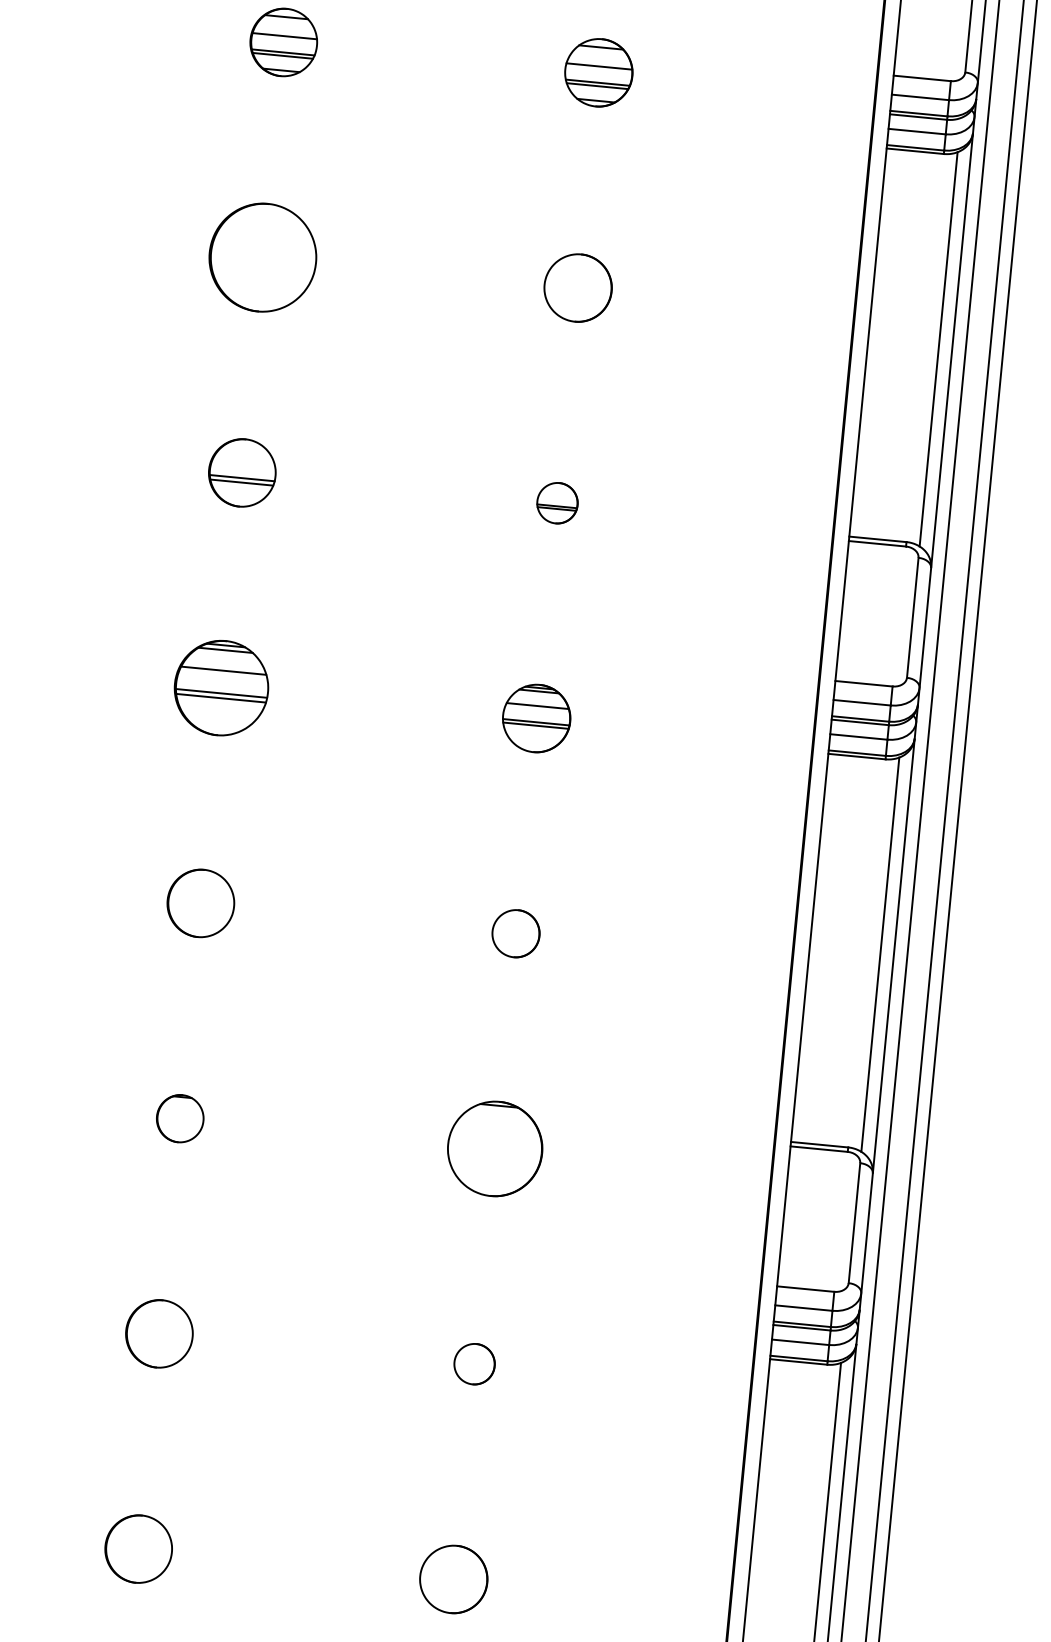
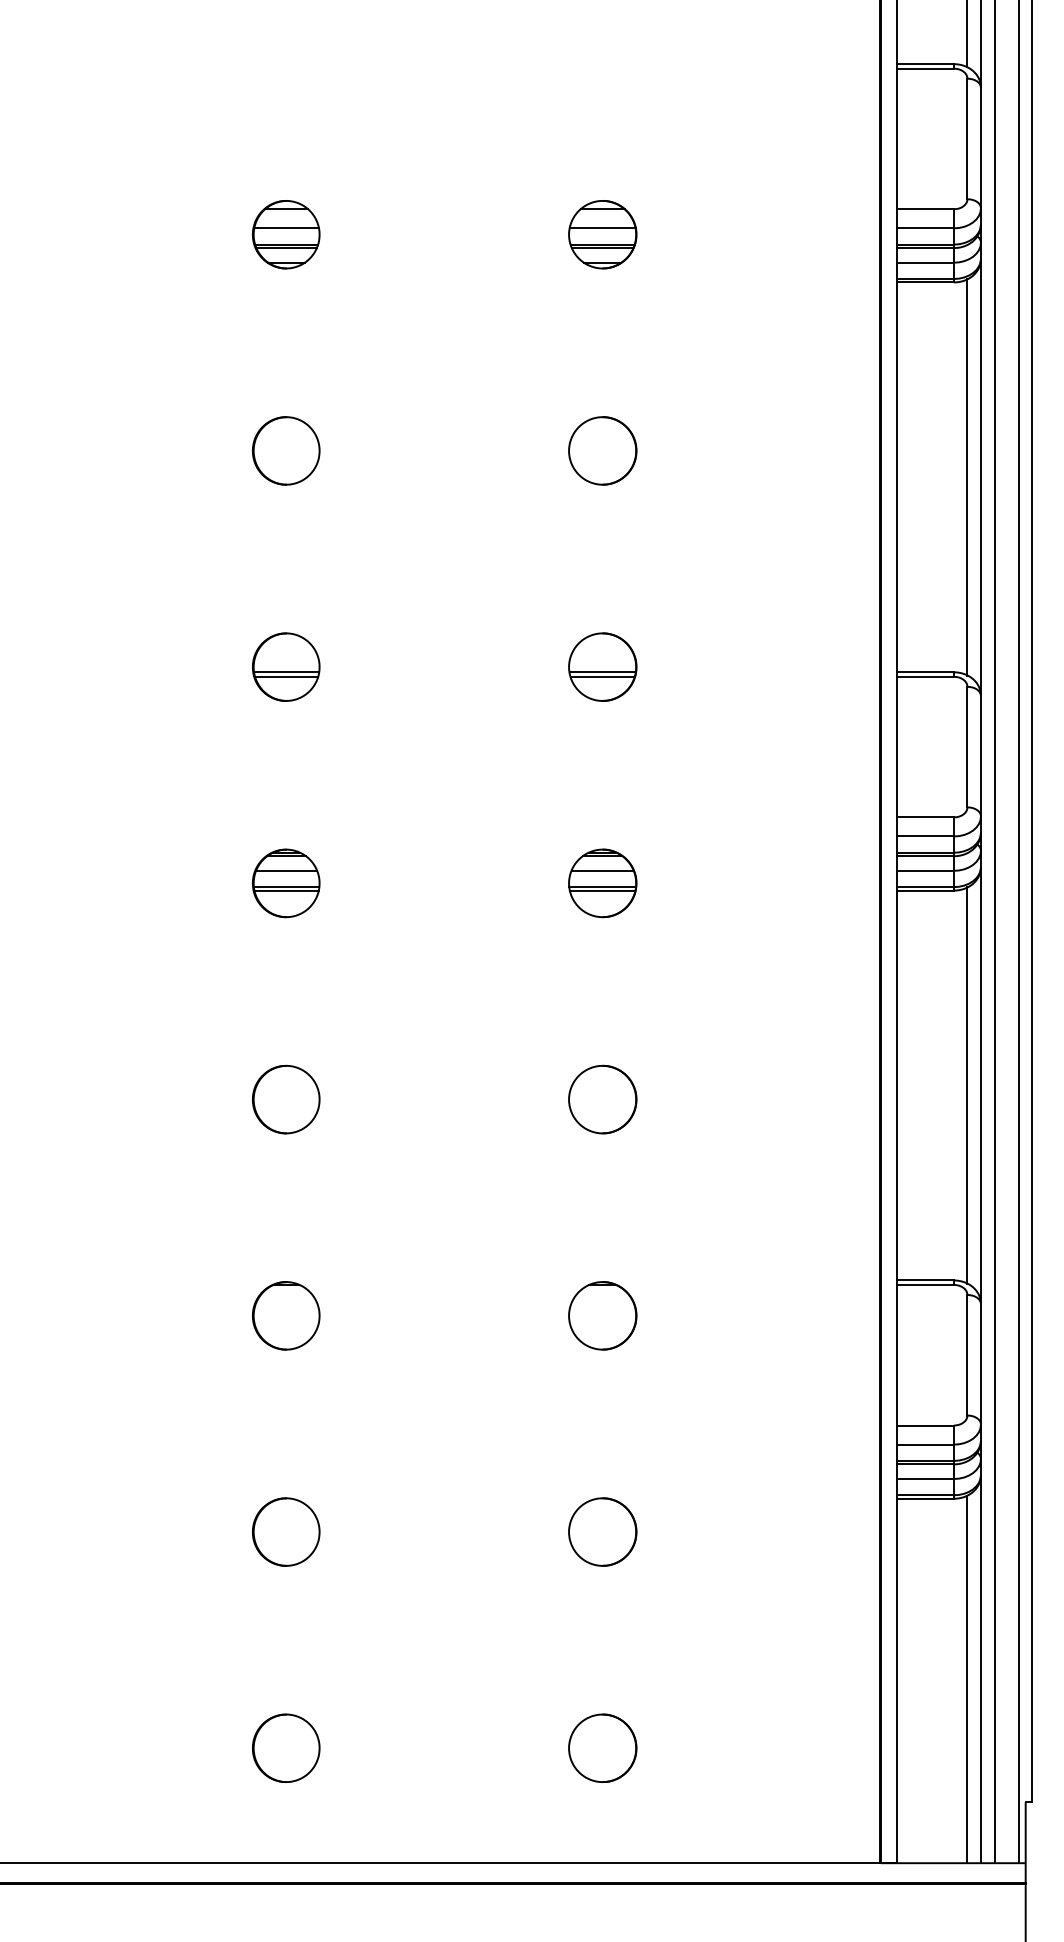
part: (263, 257) -> (286, 450), size x0.62
part: (557, 502) -> (602, 666), size x1.67
part: (221, 688) -> (286, 883), size x0.71
part: (515, 933) -> (602, 1099), size x1.43
part: (180, 1118) -> (286, 1315), size x1.43
part: (495, 1148) -> (602, 1315), size x0.71
part: (474, 1363) -> (602, 1531), size x1.67

